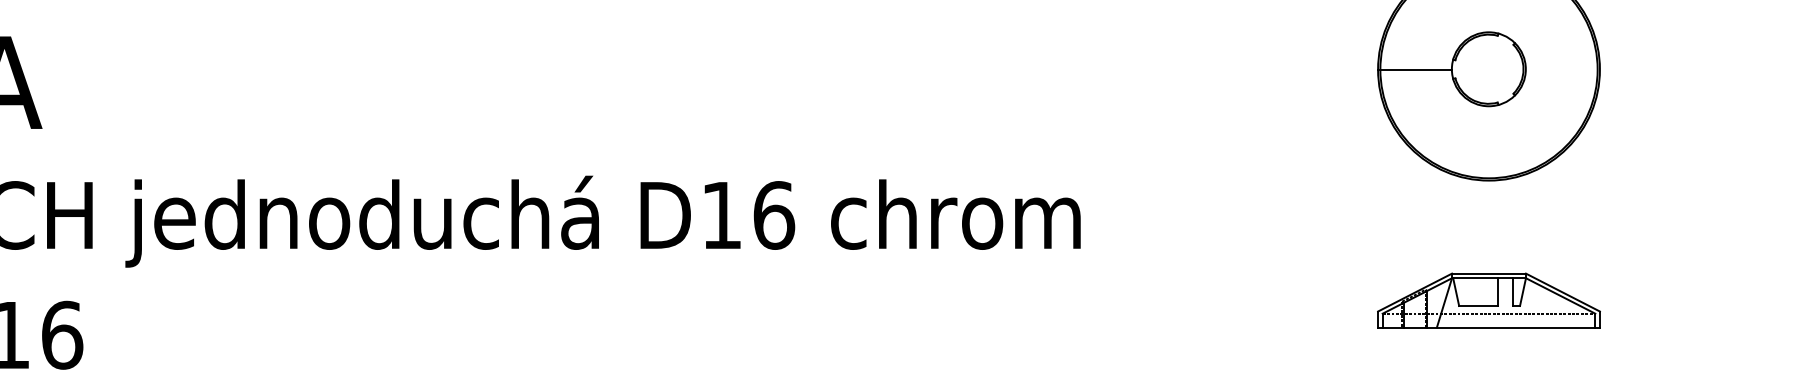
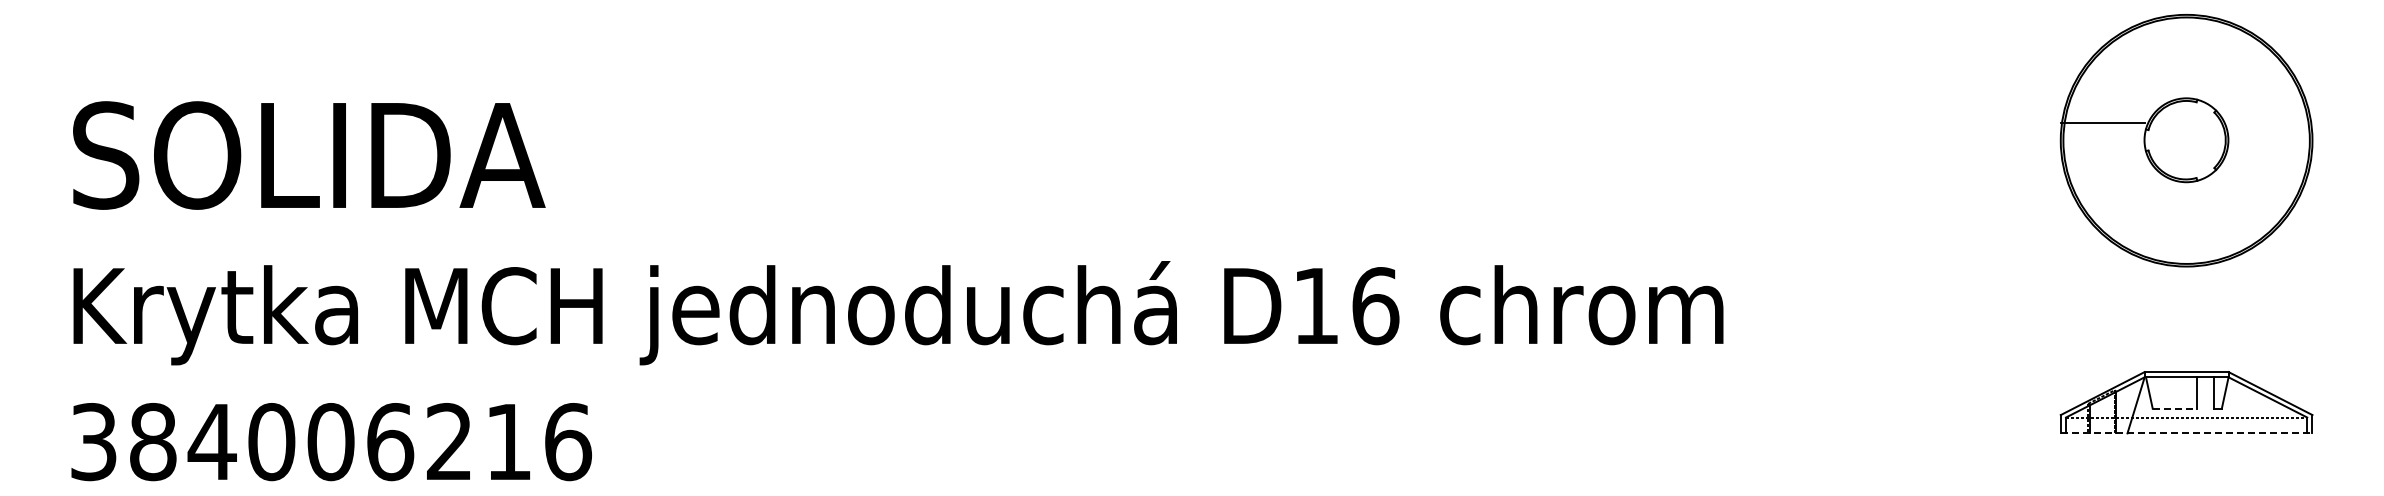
line: (1414, 69) -> (2102, 122), moved
line: (1478, 305) -> (2174, 408), solid -> dashed
line: (1488, 327) -> (2186, 433), solid -> dashed

